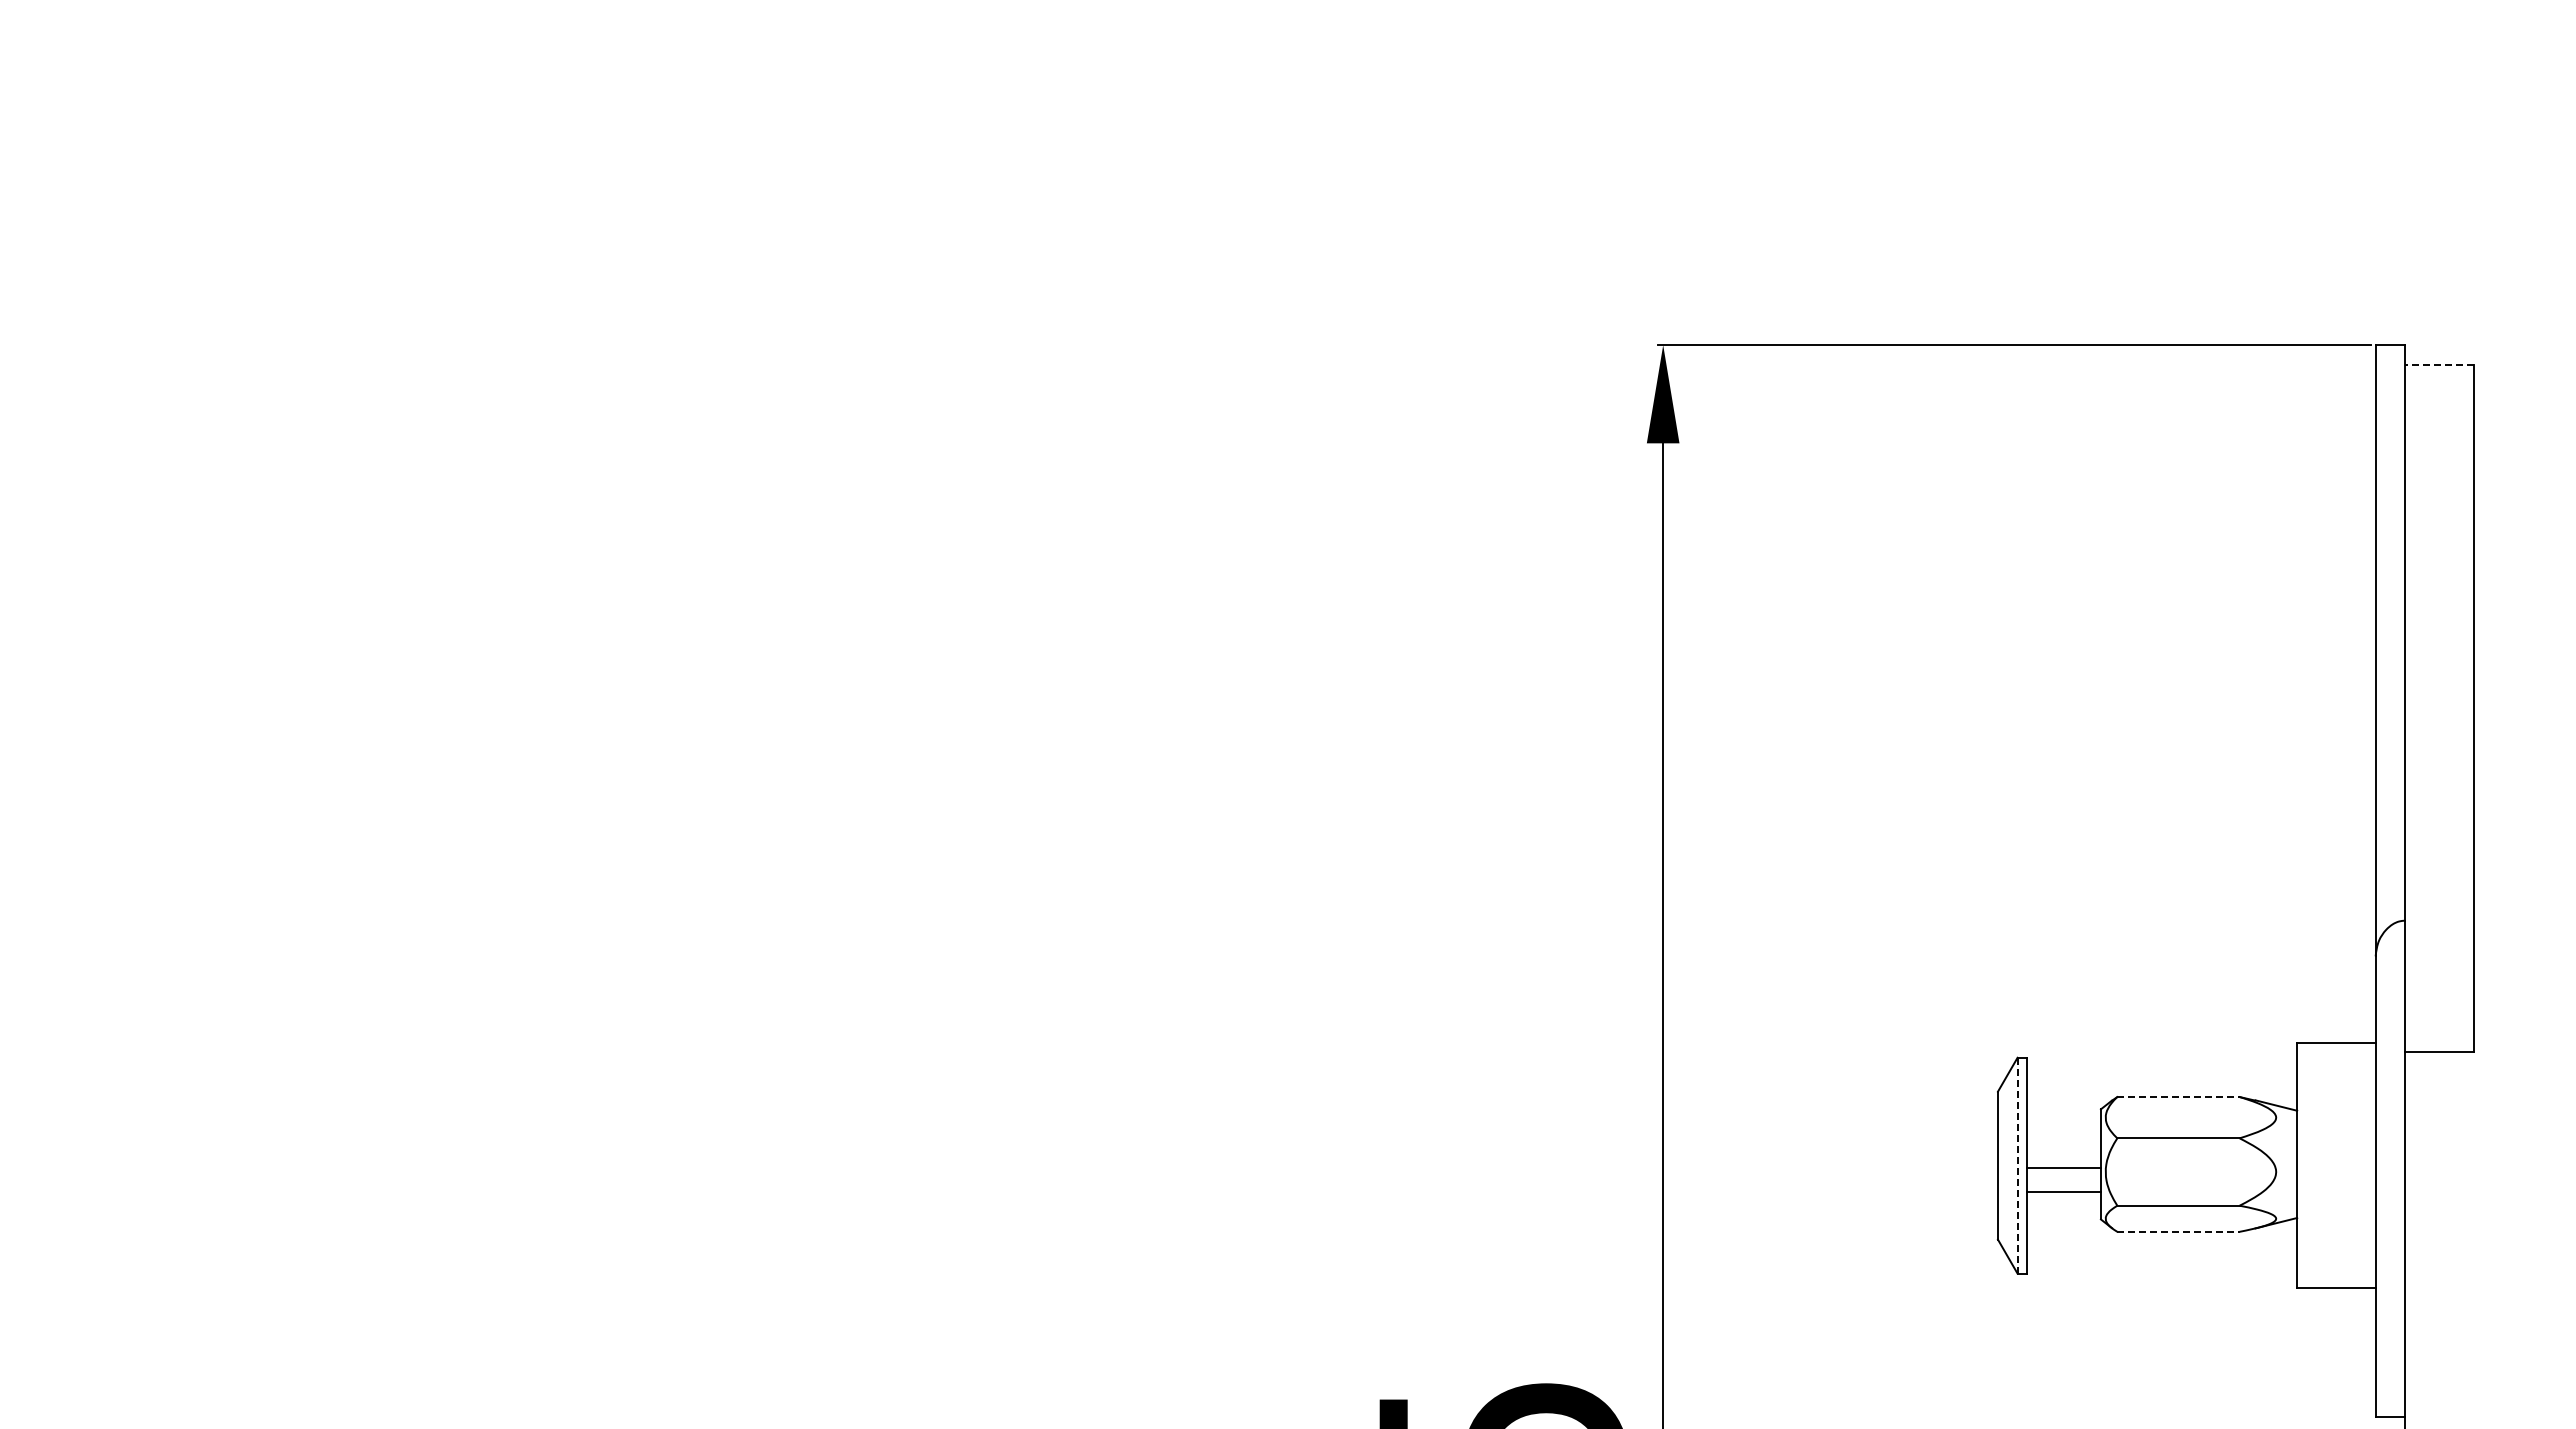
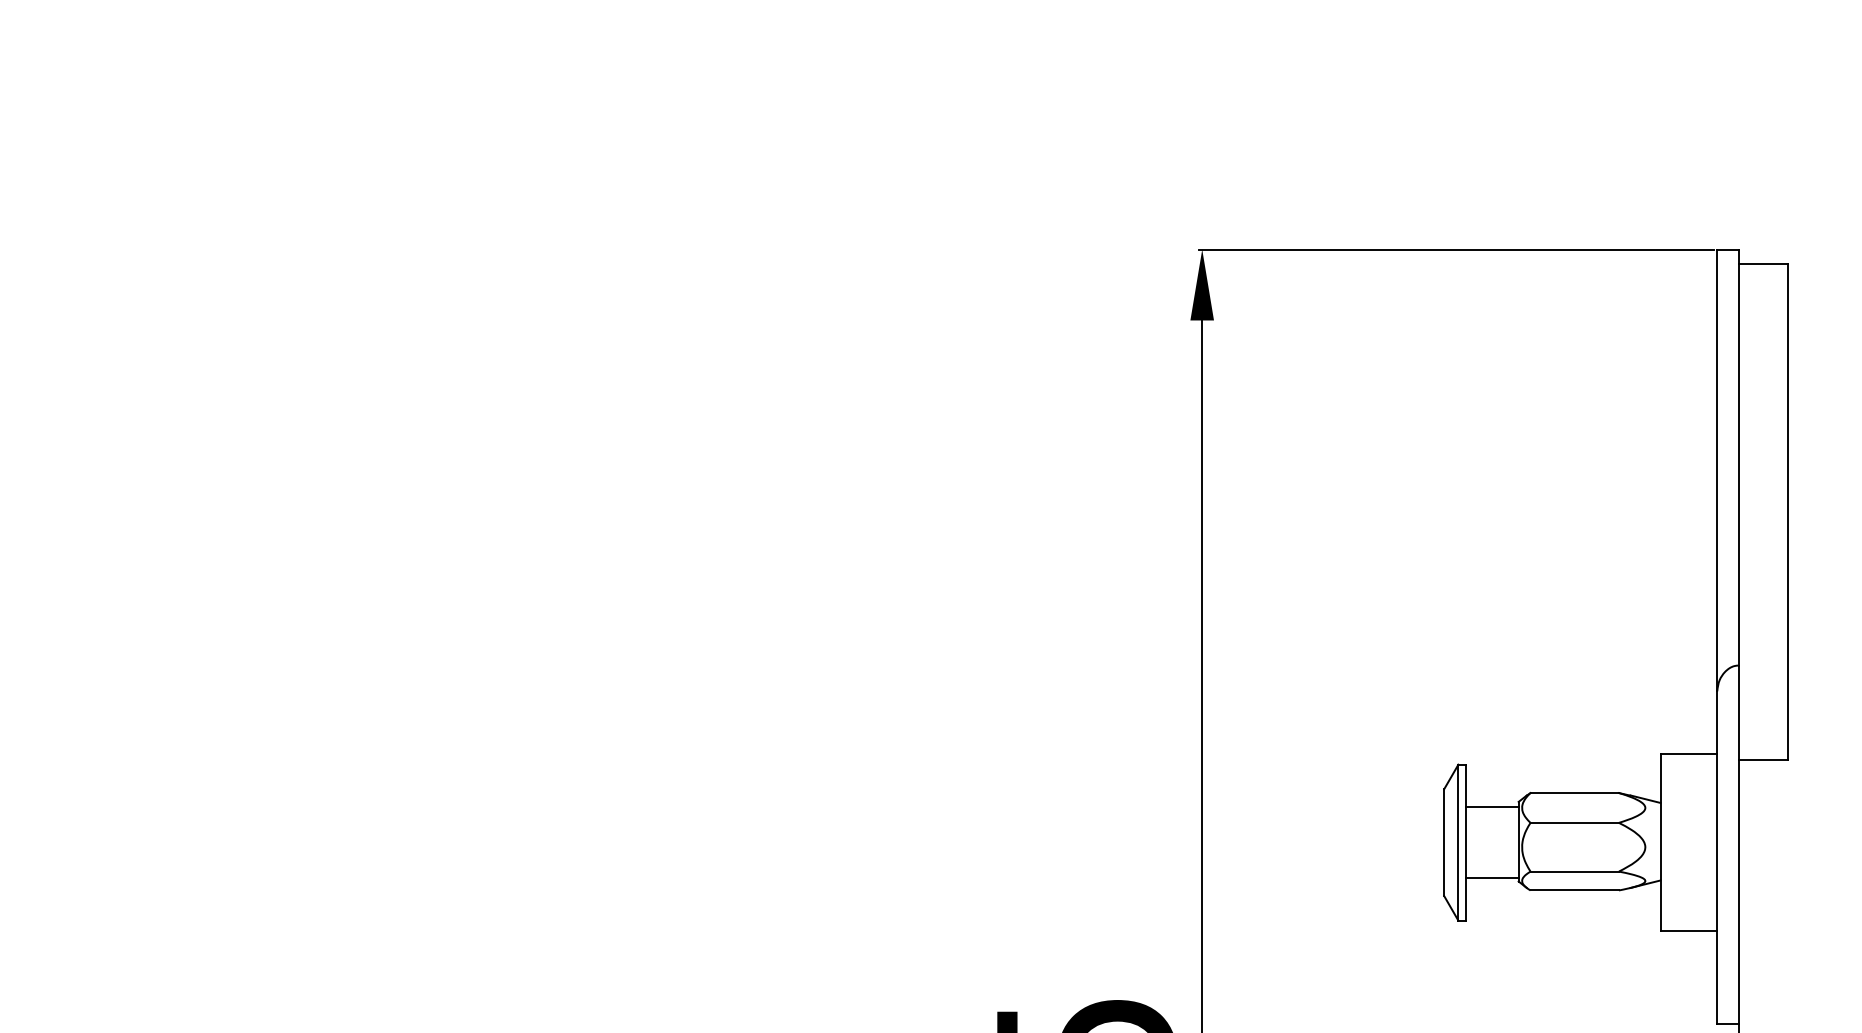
line: (2438, 364) -> (1762, 263), dashed -> solid
line: (2179, 1097) -> (1575, 793), dashed -> solid
line: (2017, 1165) -> (1458, 842), dashed -> solid
line: (2063, 1167) -> (1491, 877), moved
line: (2063, 1191) -> (1491, 807), moved
line: (2179, 1231) -> (1575, 890), dashed -> solid

